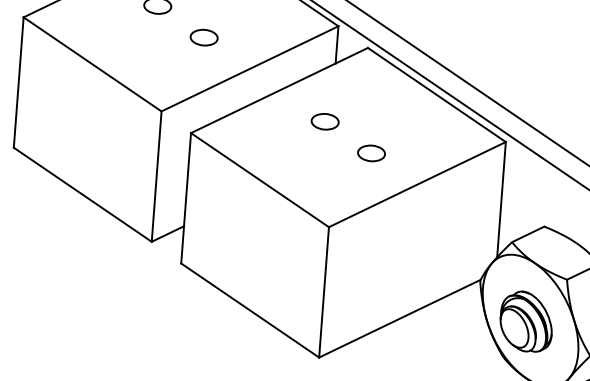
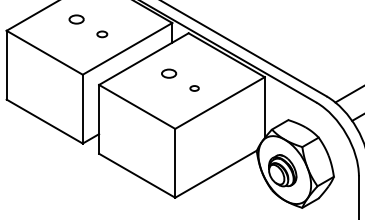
part: (204, 38) -> (102, 34), size x0.7
part: (371, 153) -> (194, 88), size x0.6

